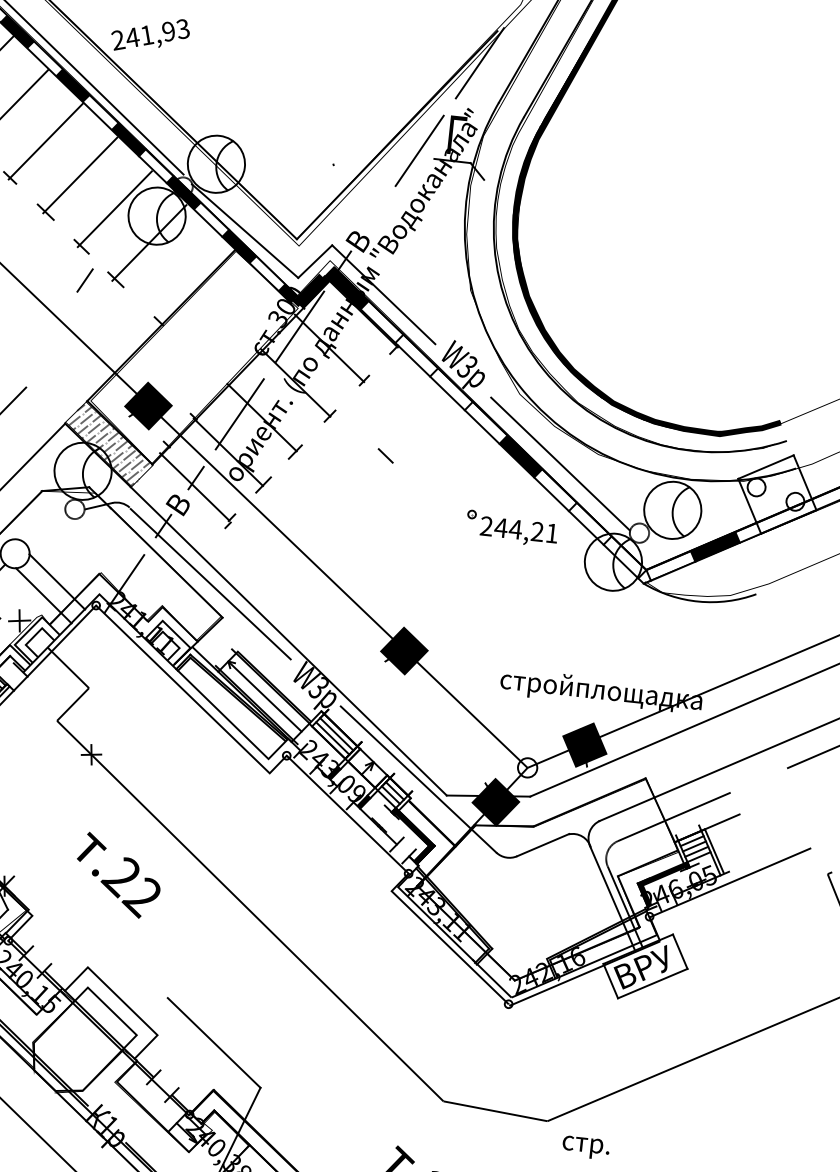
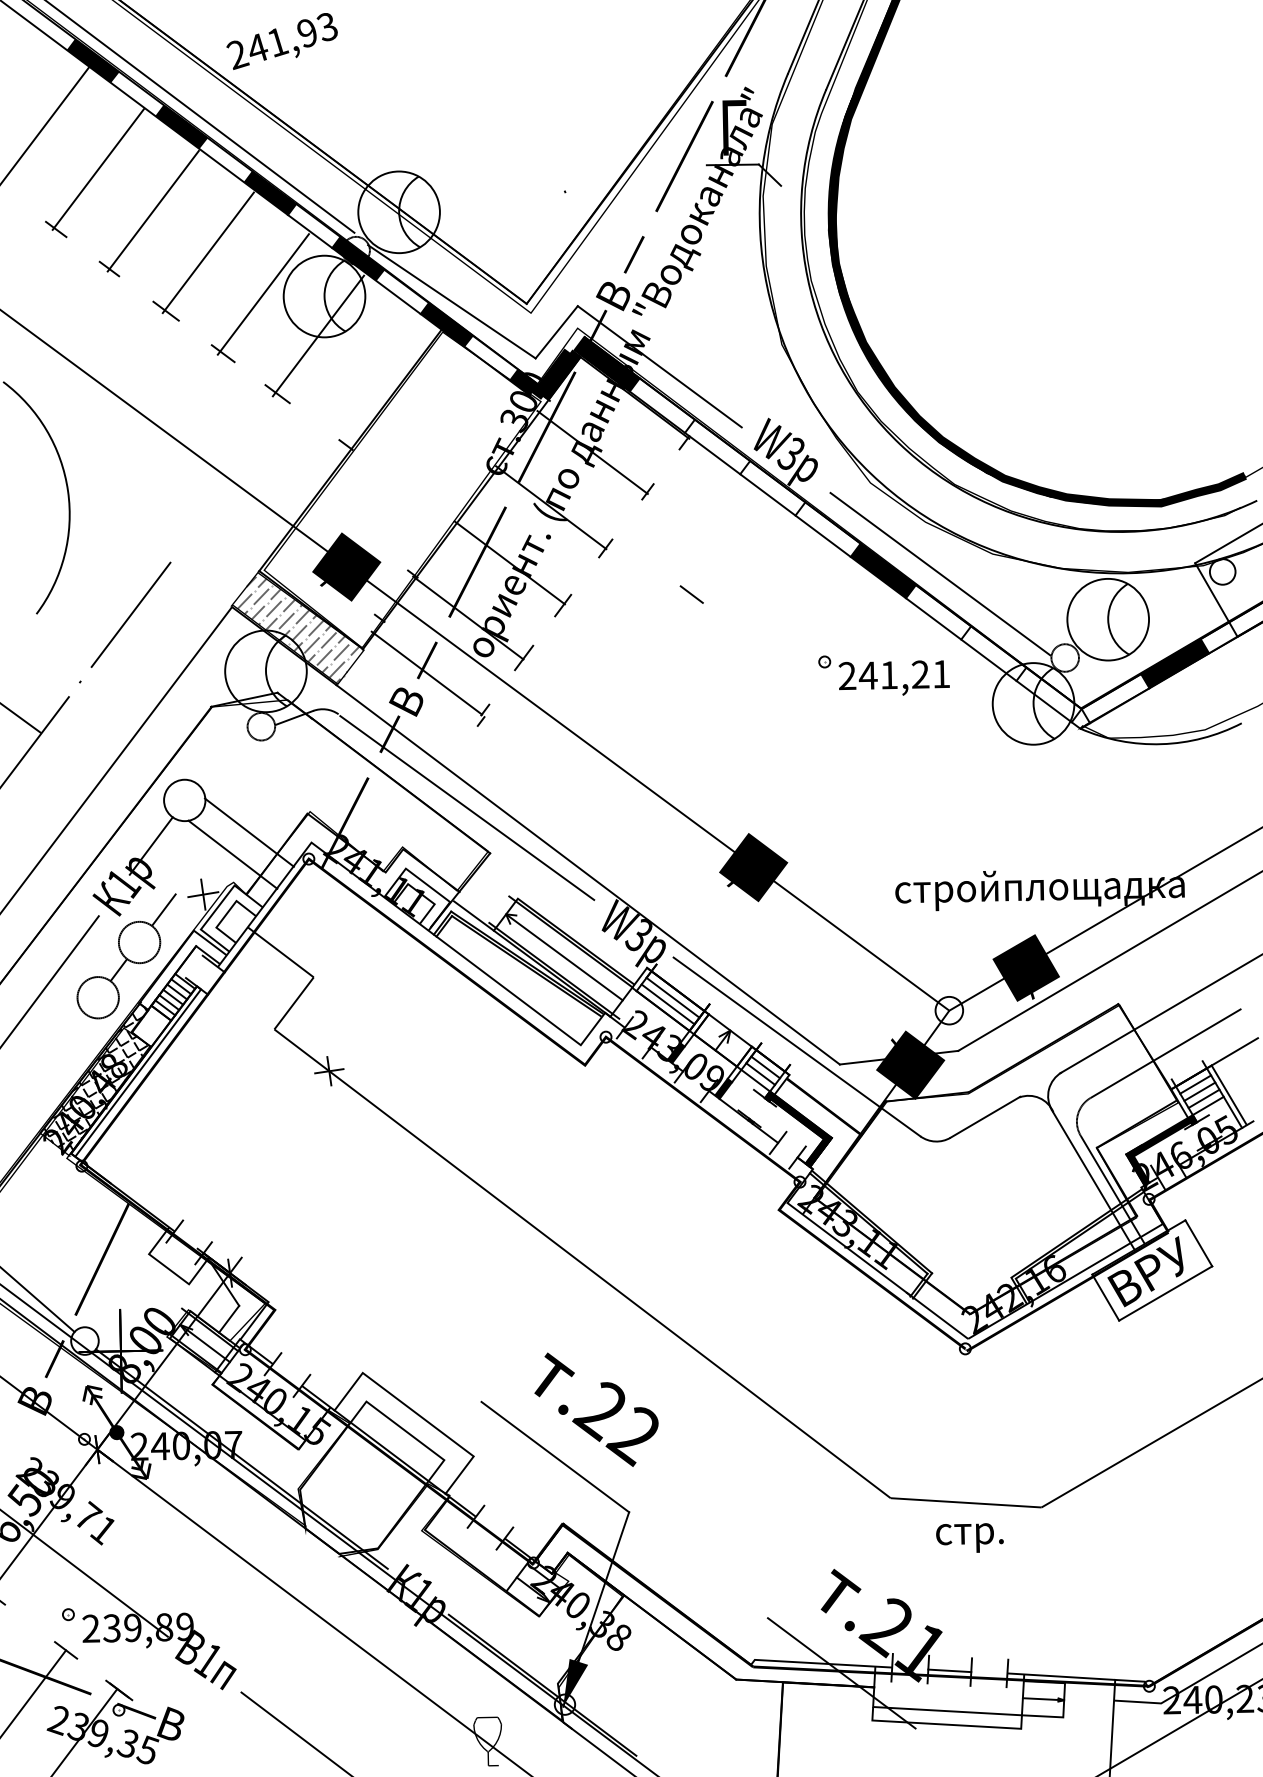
line: (84, 280) -> (633, 254), moved
text: (515, 529) -> (888, 675), 244,21 -> 241,21
text: (118, 875) -> (596, 1409), moved
text: (585, 1147) -> (969, 1537), moved

